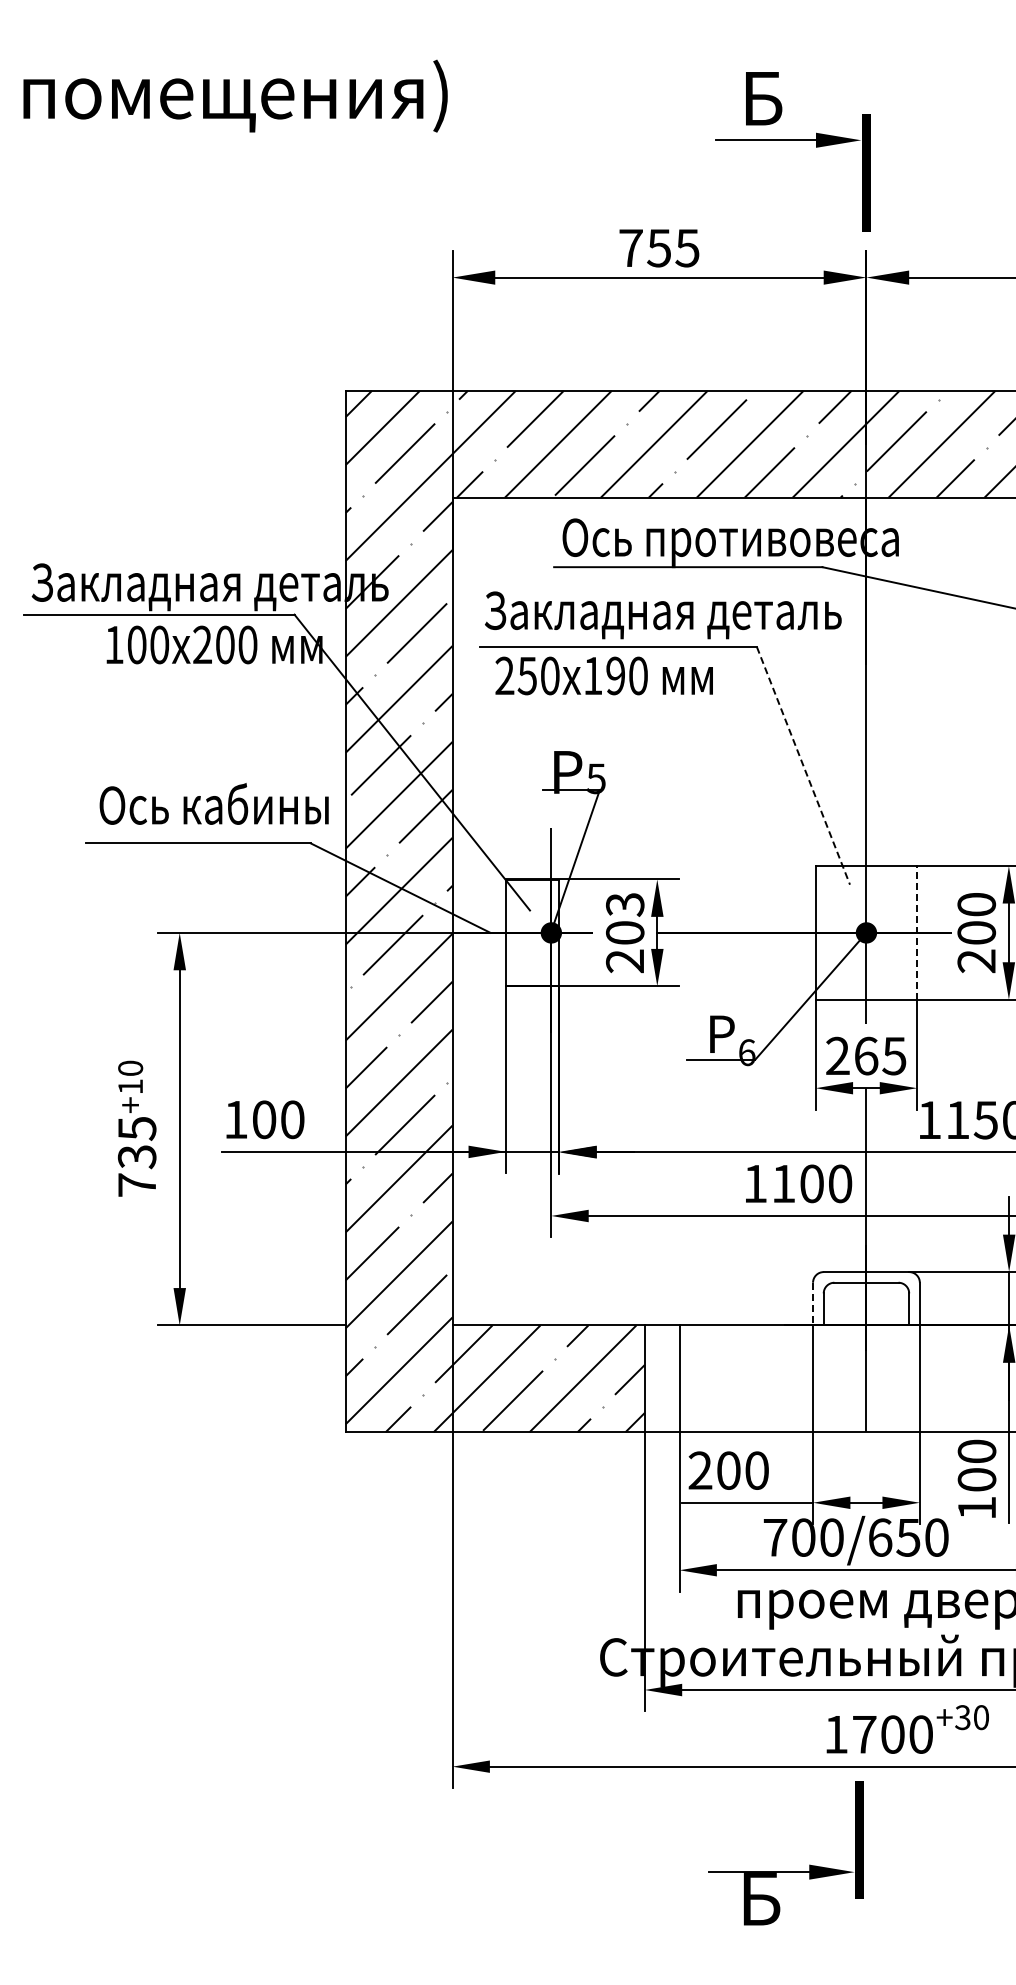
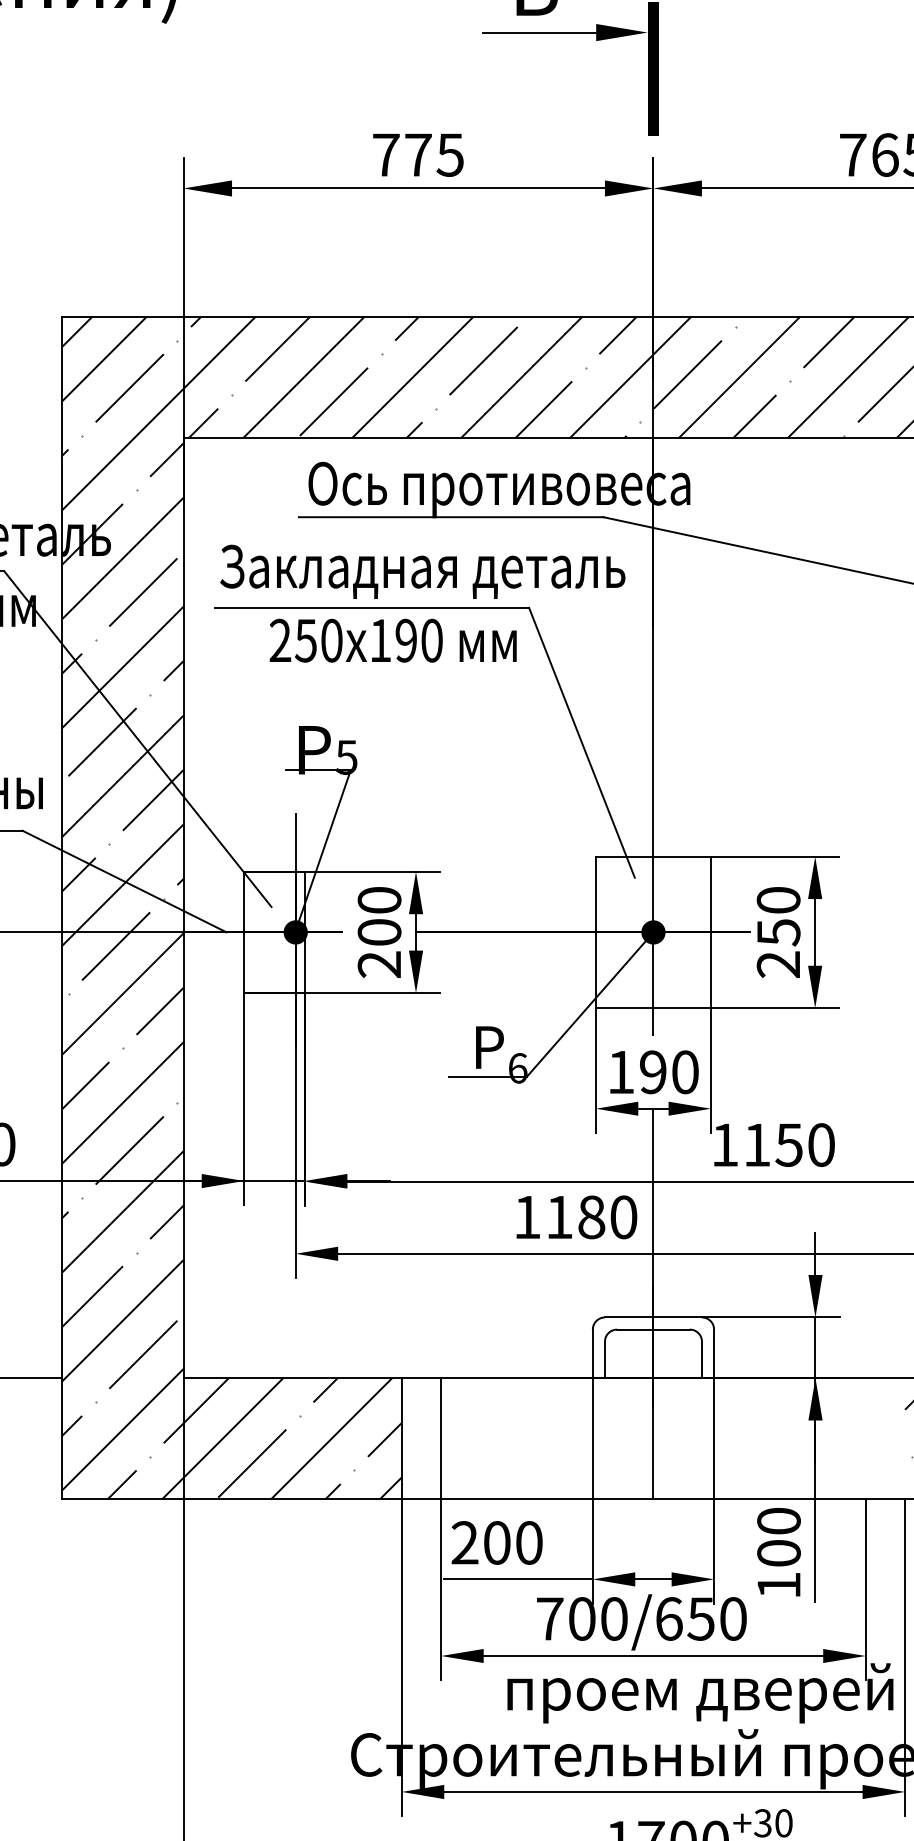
text: (659, 248) -> (418, 155), 755 -> 775
text: (603, 675) -> (392, 640), moved
line: (803, 765) -> (581, 742), dashed -> solid
text: (625, 904) -> (379, 900), 203 -> 200
line: (917, 932) -> (711, 931), dashed -> solid
text: (976, 933) -> (778, 933), 200 -> 250
text: (866, 1055) -> (653, 1071), 265 -> 190
text: (811, 1183) -> (591, 1216), 1100 -> 1180
line: (813, 1304) -> (593, 1354), dashed -> solid

